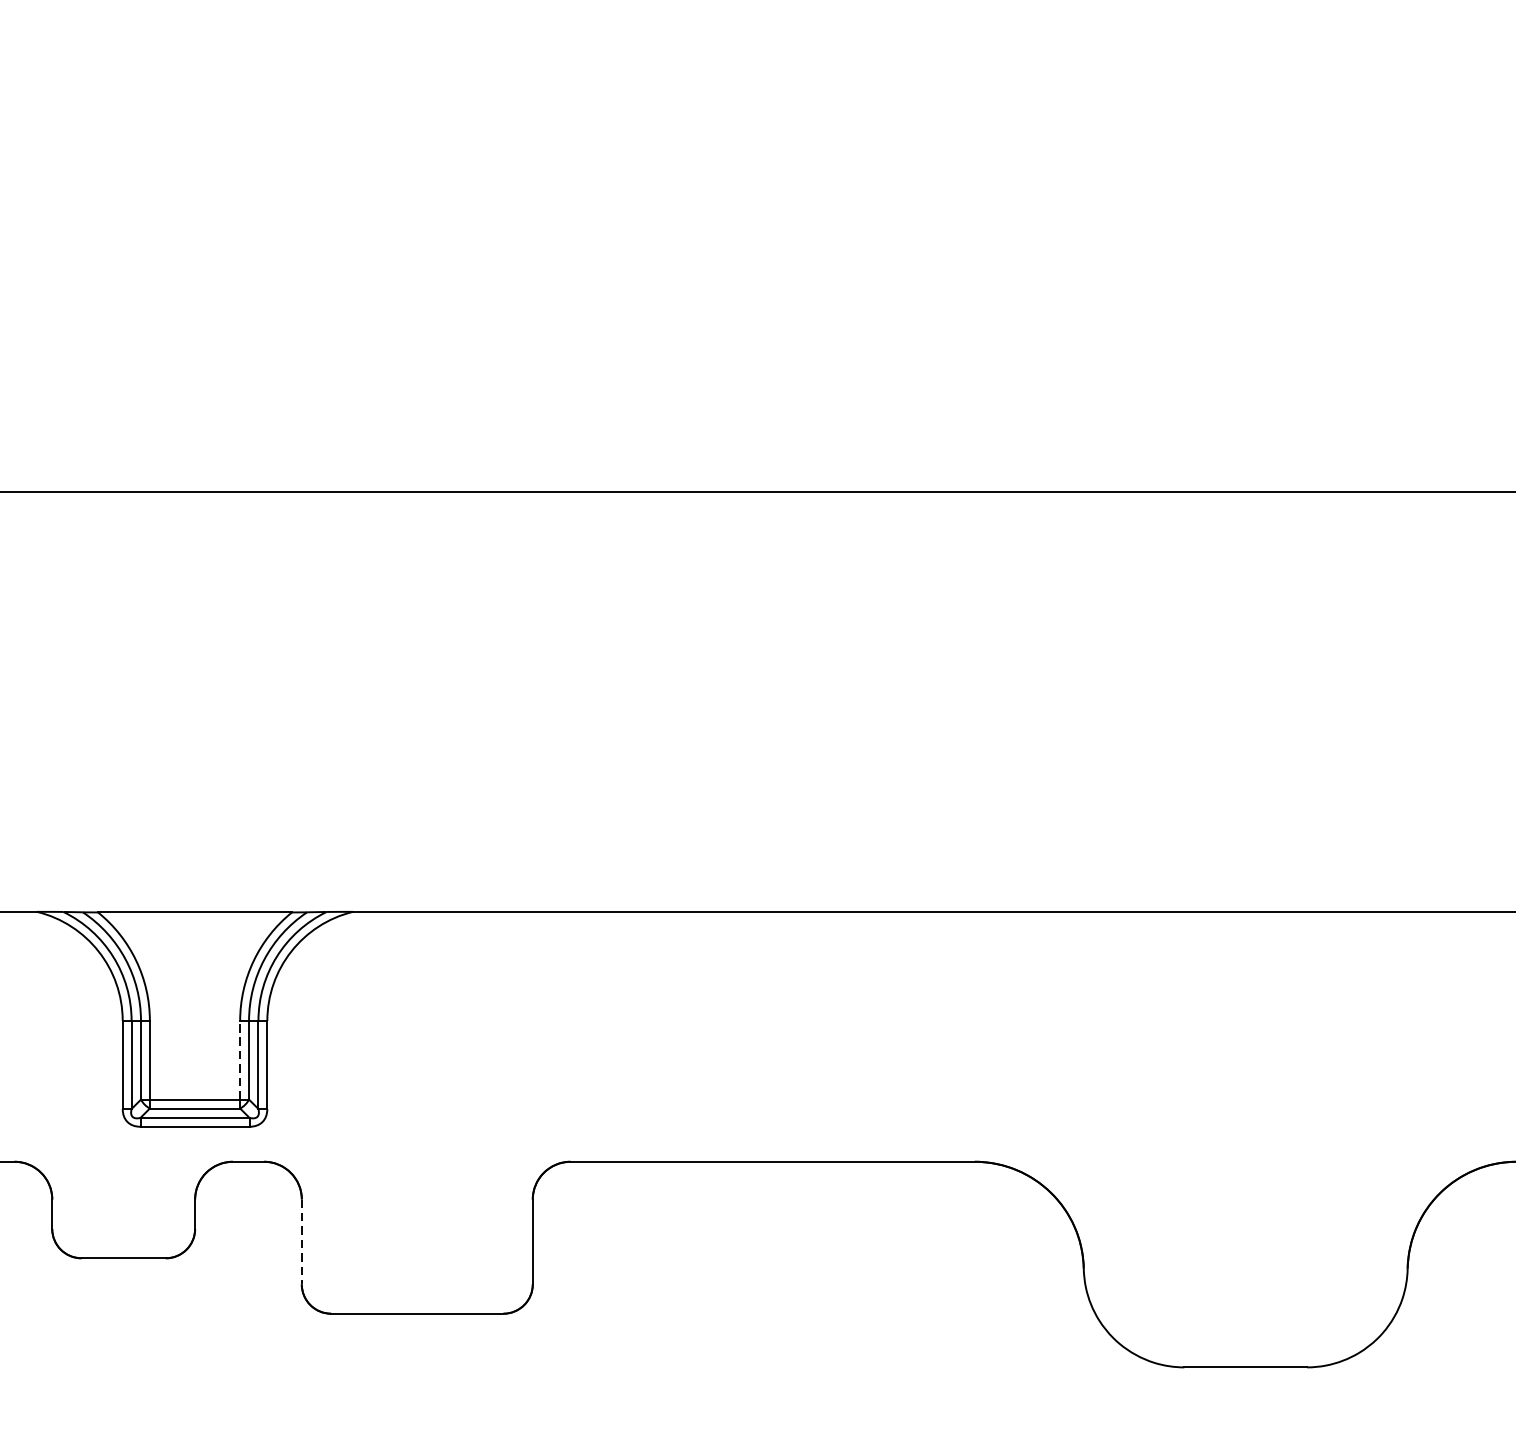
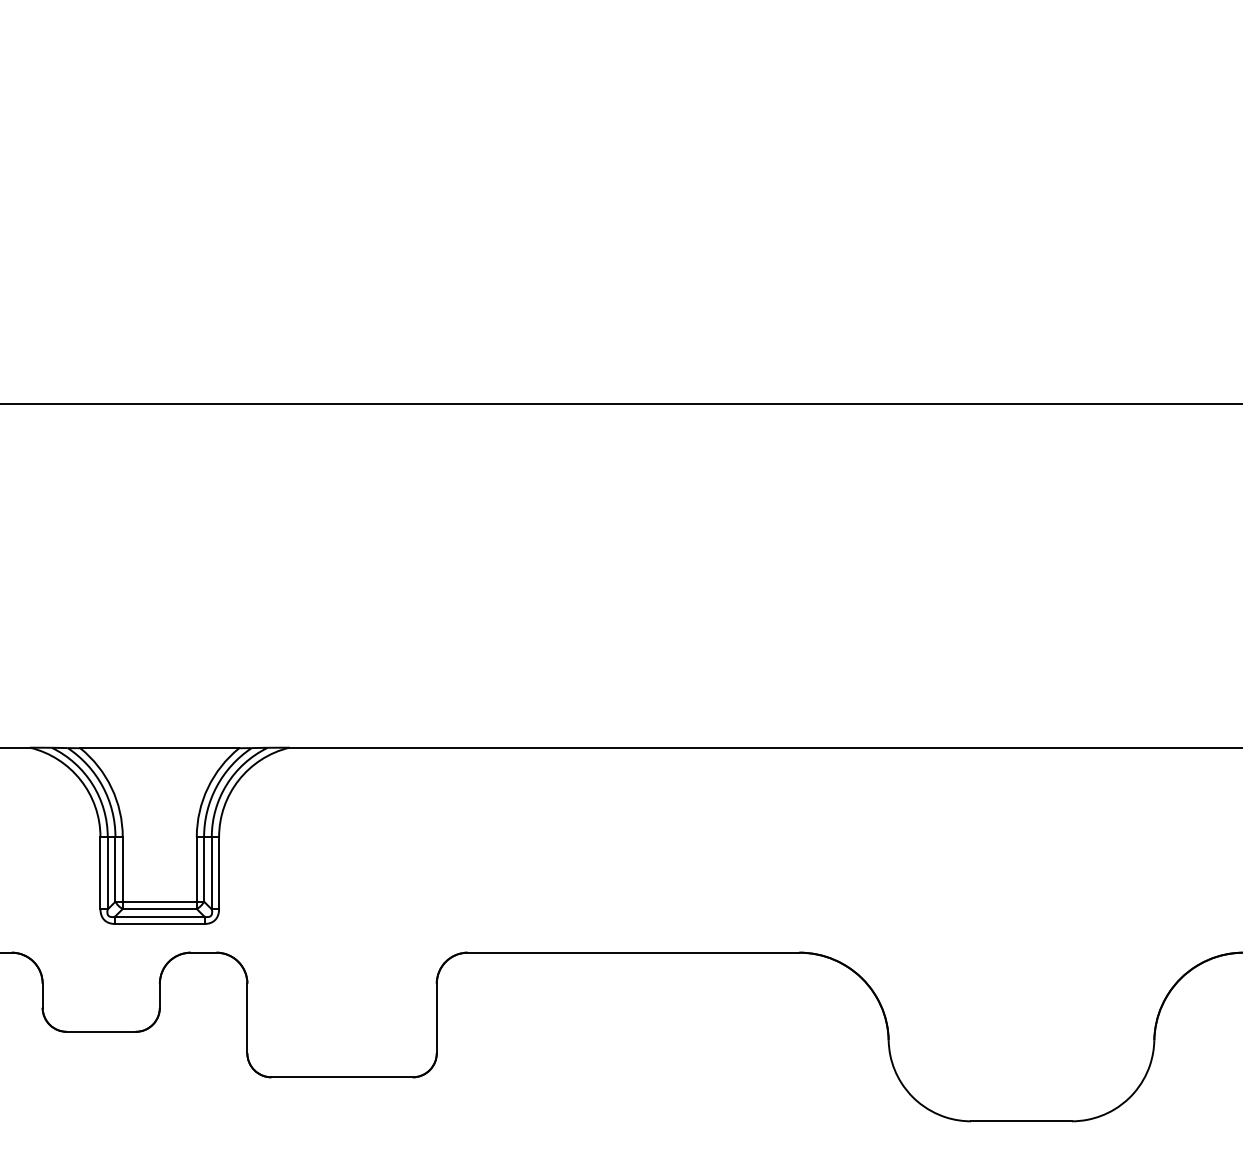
line: (239, 1059) -> (196, 868), dashed -> solid
line: (301, 1242) -> (247, 1018), dashed -> solid

